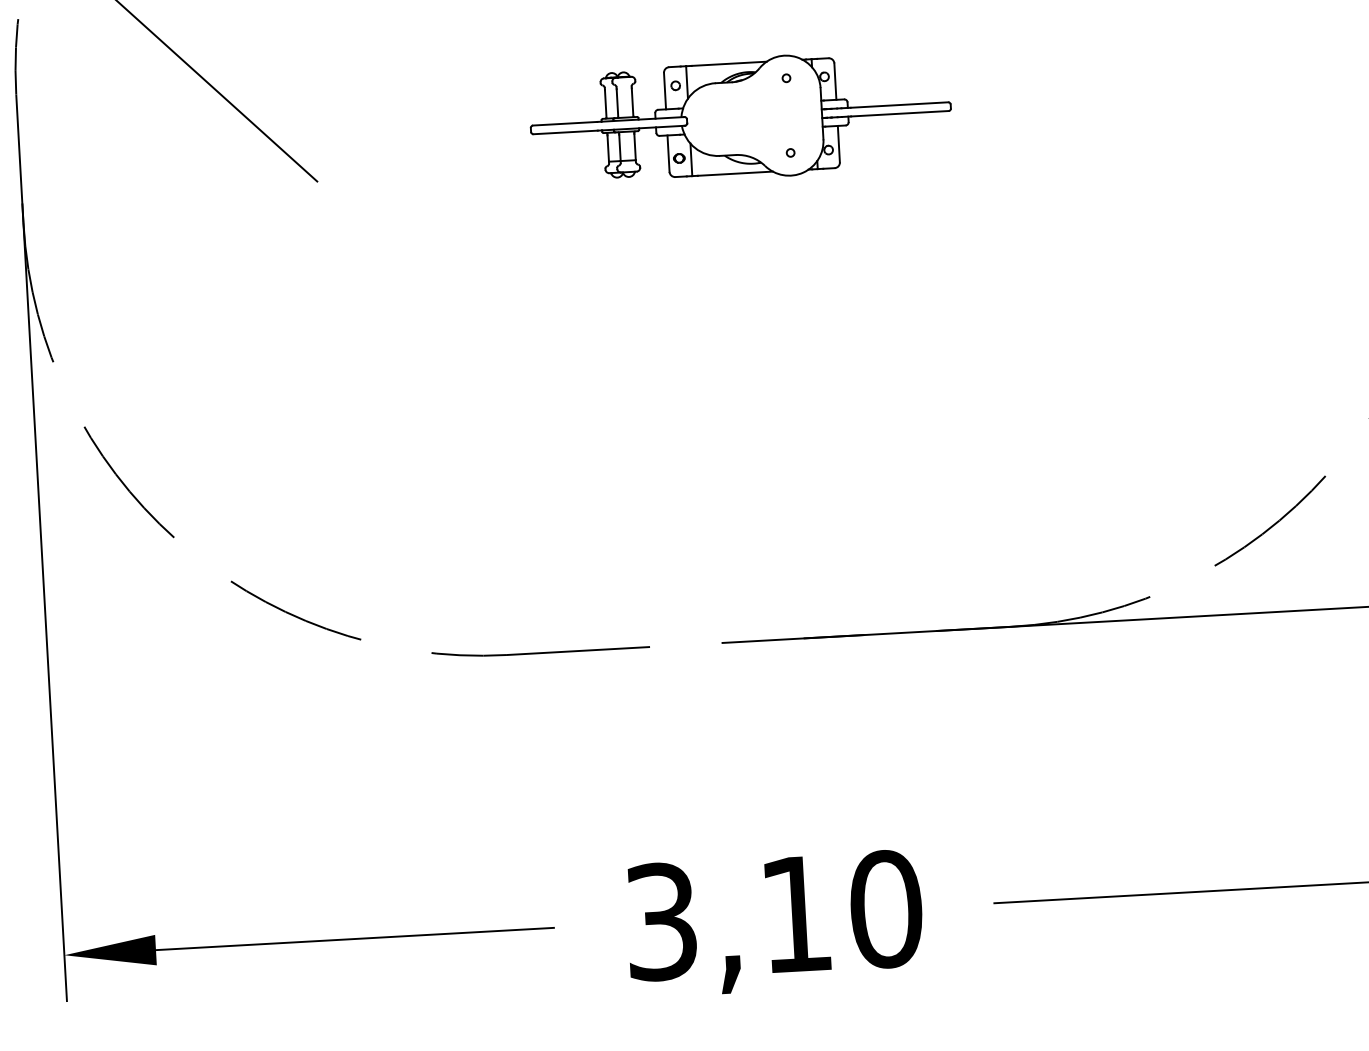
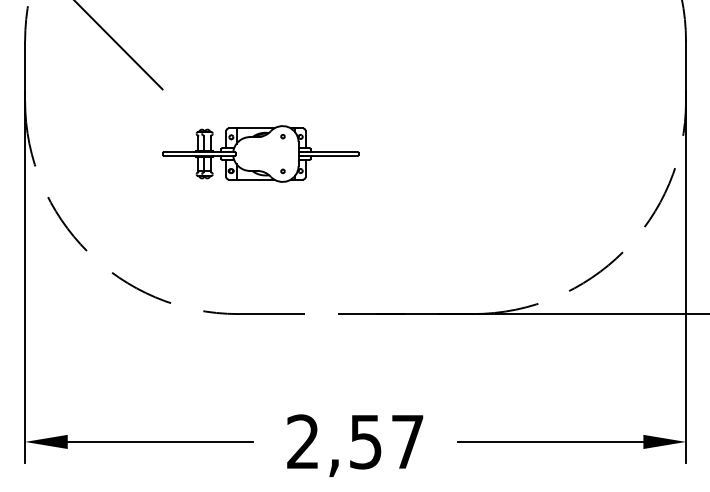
part: (740, 117) -> (260, 153), moved
text: (773, 914) -> (355, 441), 3,10 -> 2,57

